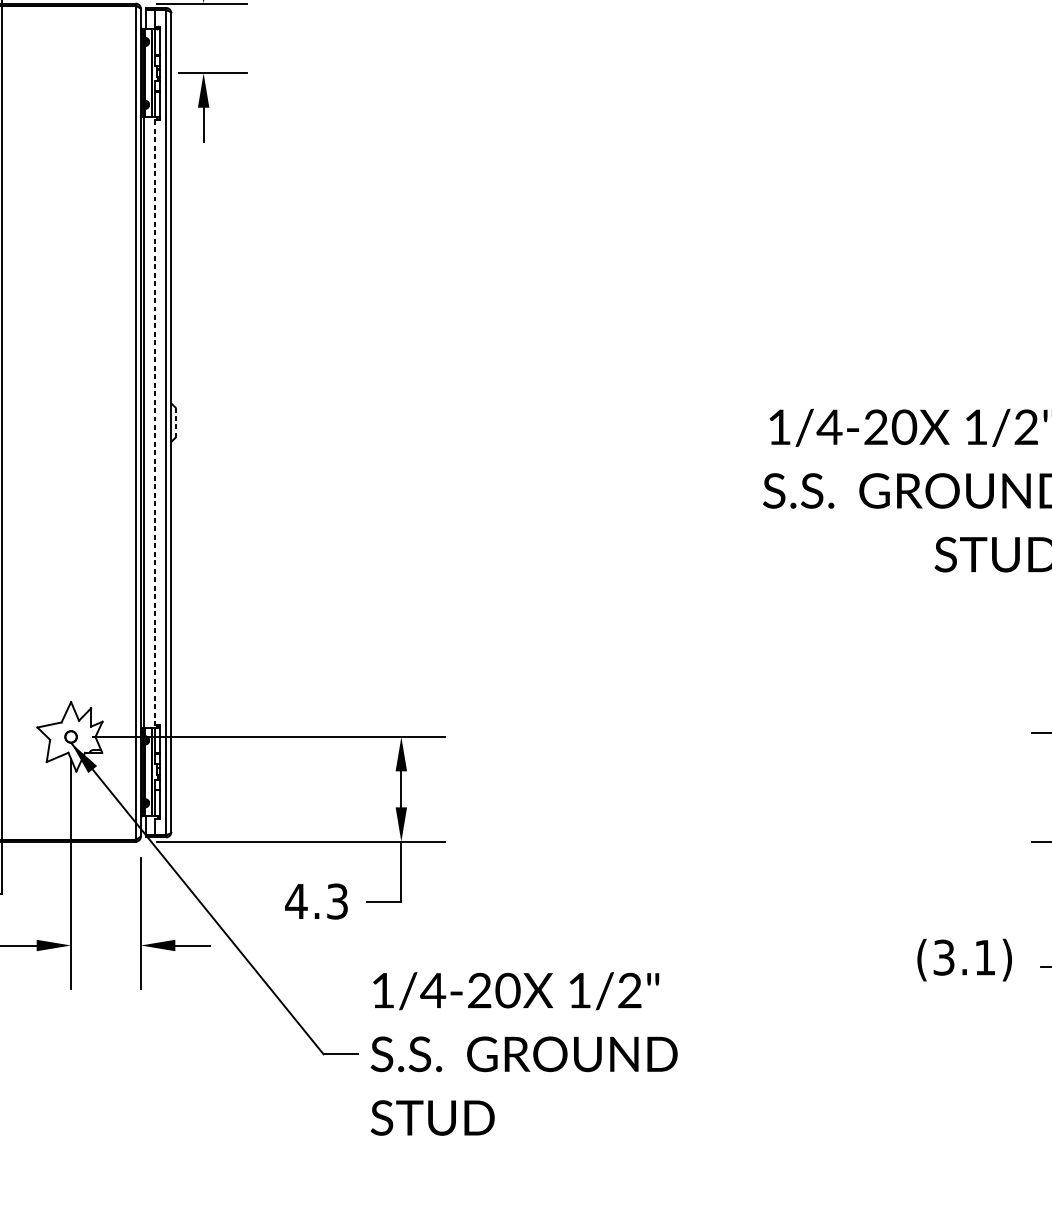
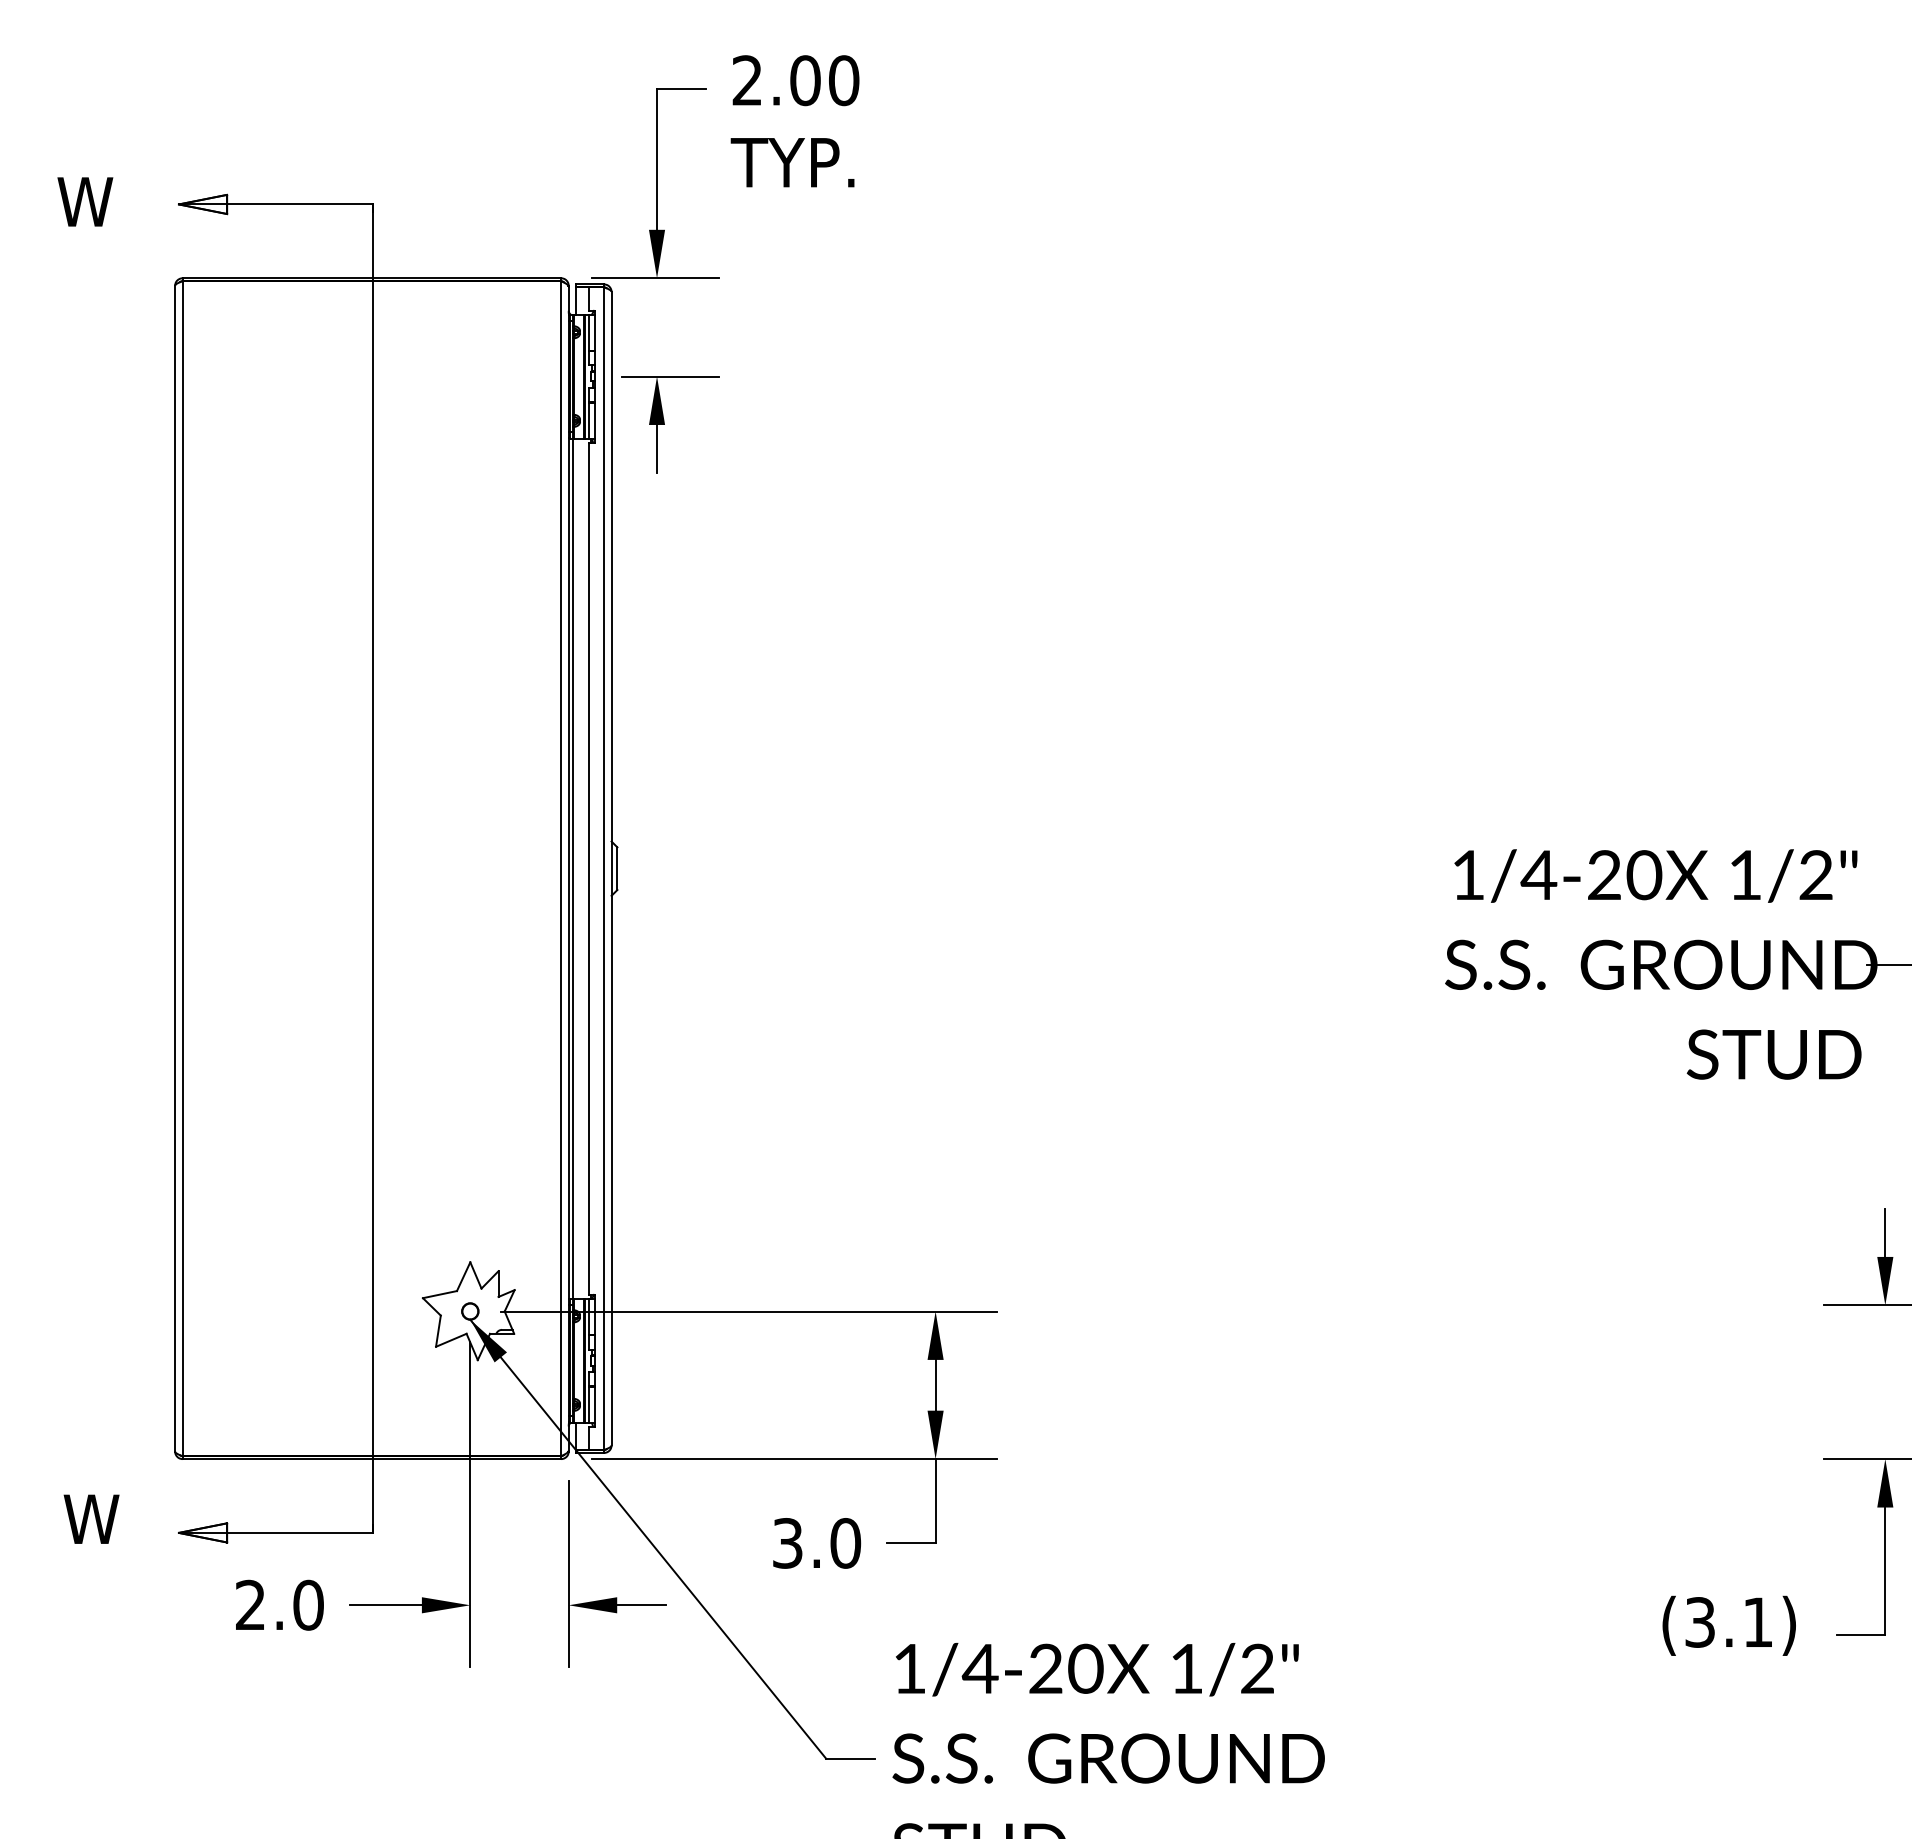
line: (154, 422) -> (588, 868), dashed -> solid
line: (175, 423) -> (617, 869), dashed -> solid
text: (316, 901) -> (816, 1543), 4.3 -> 3.0

